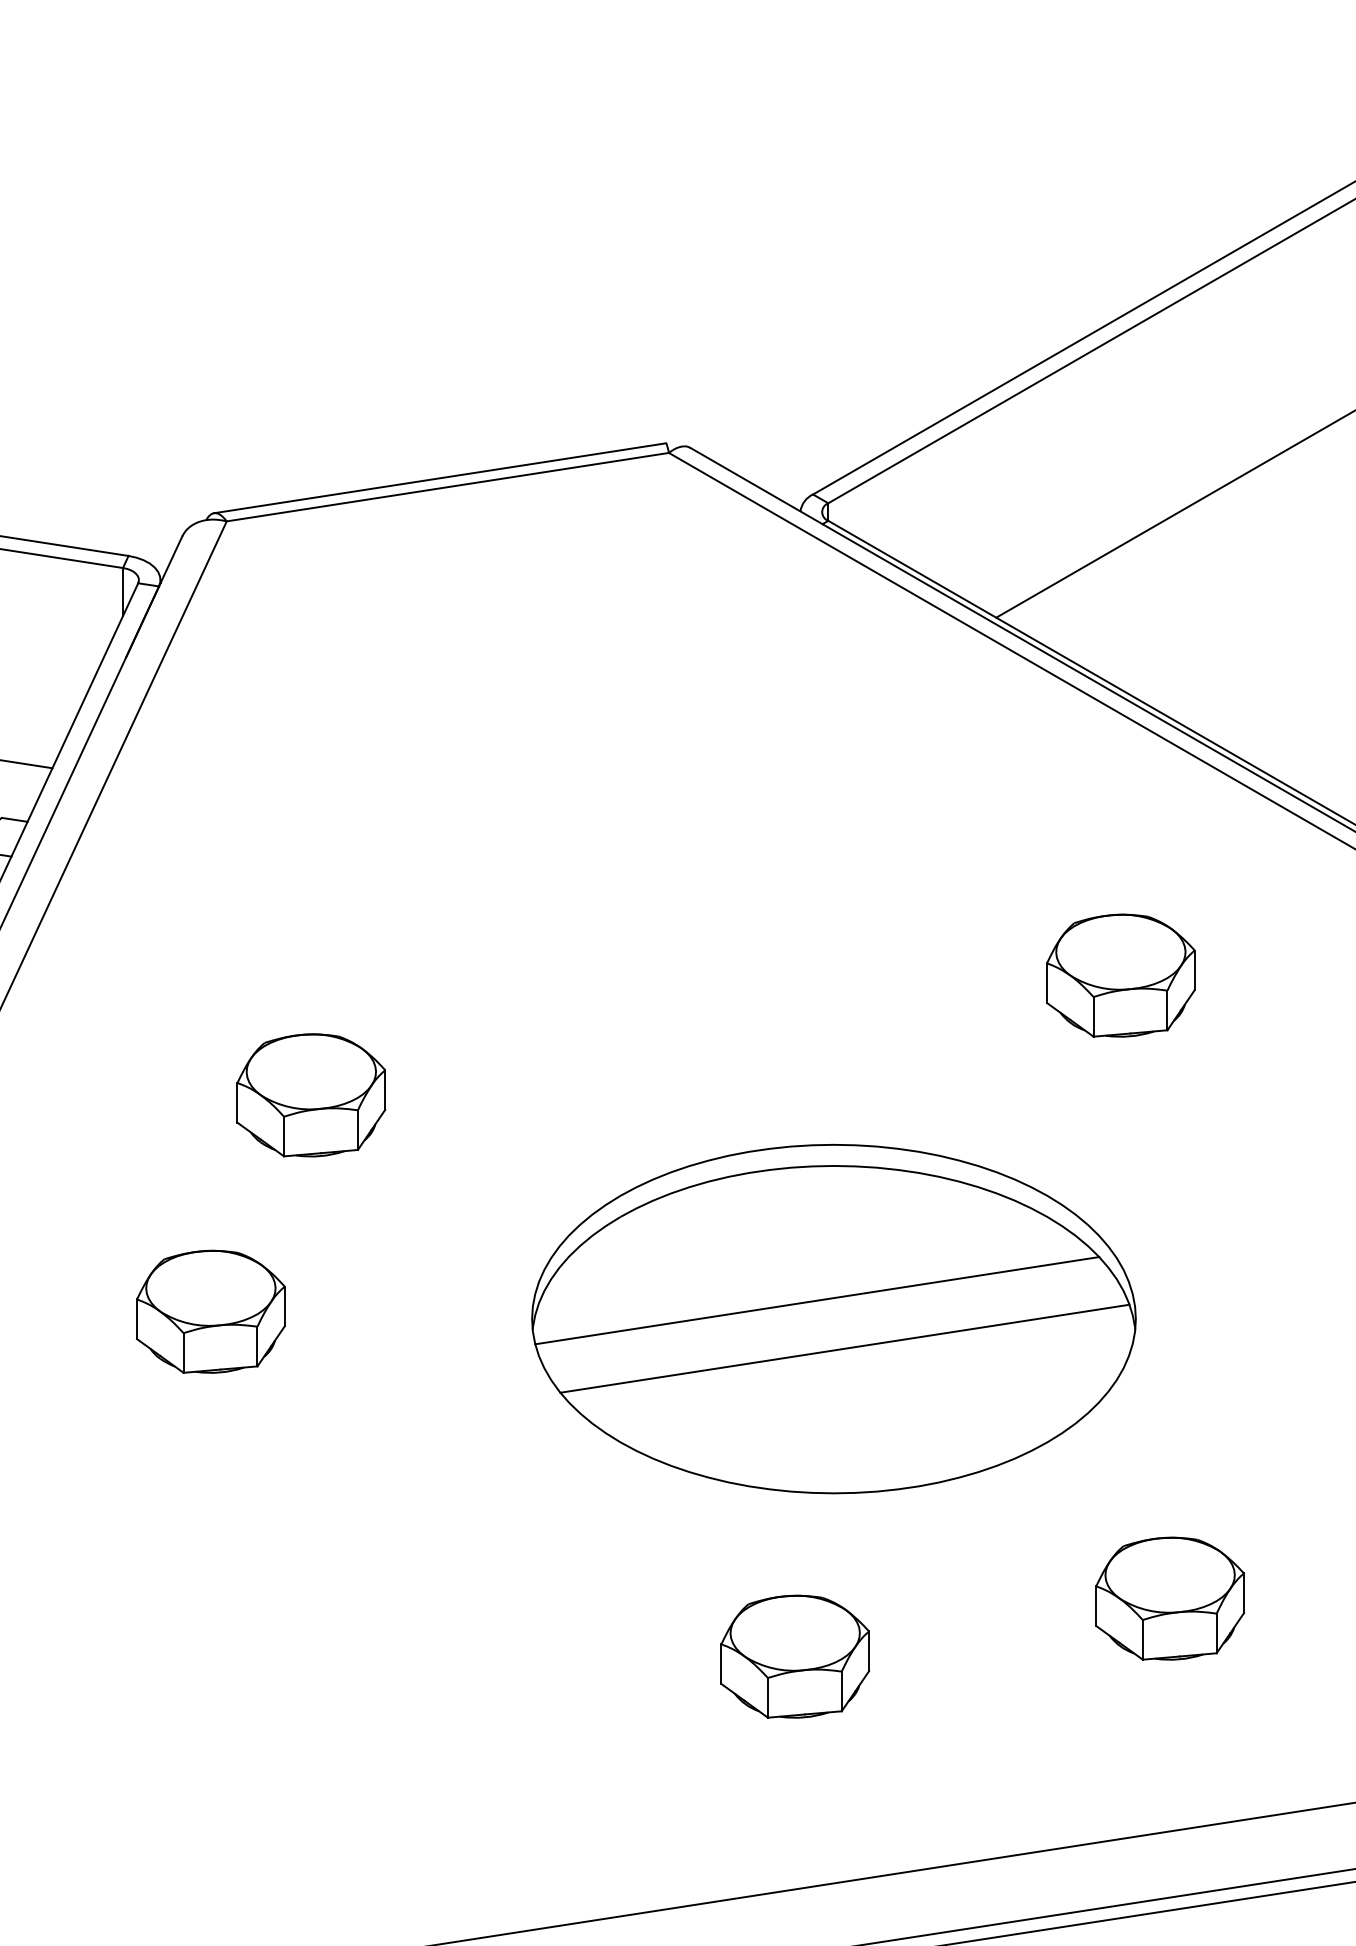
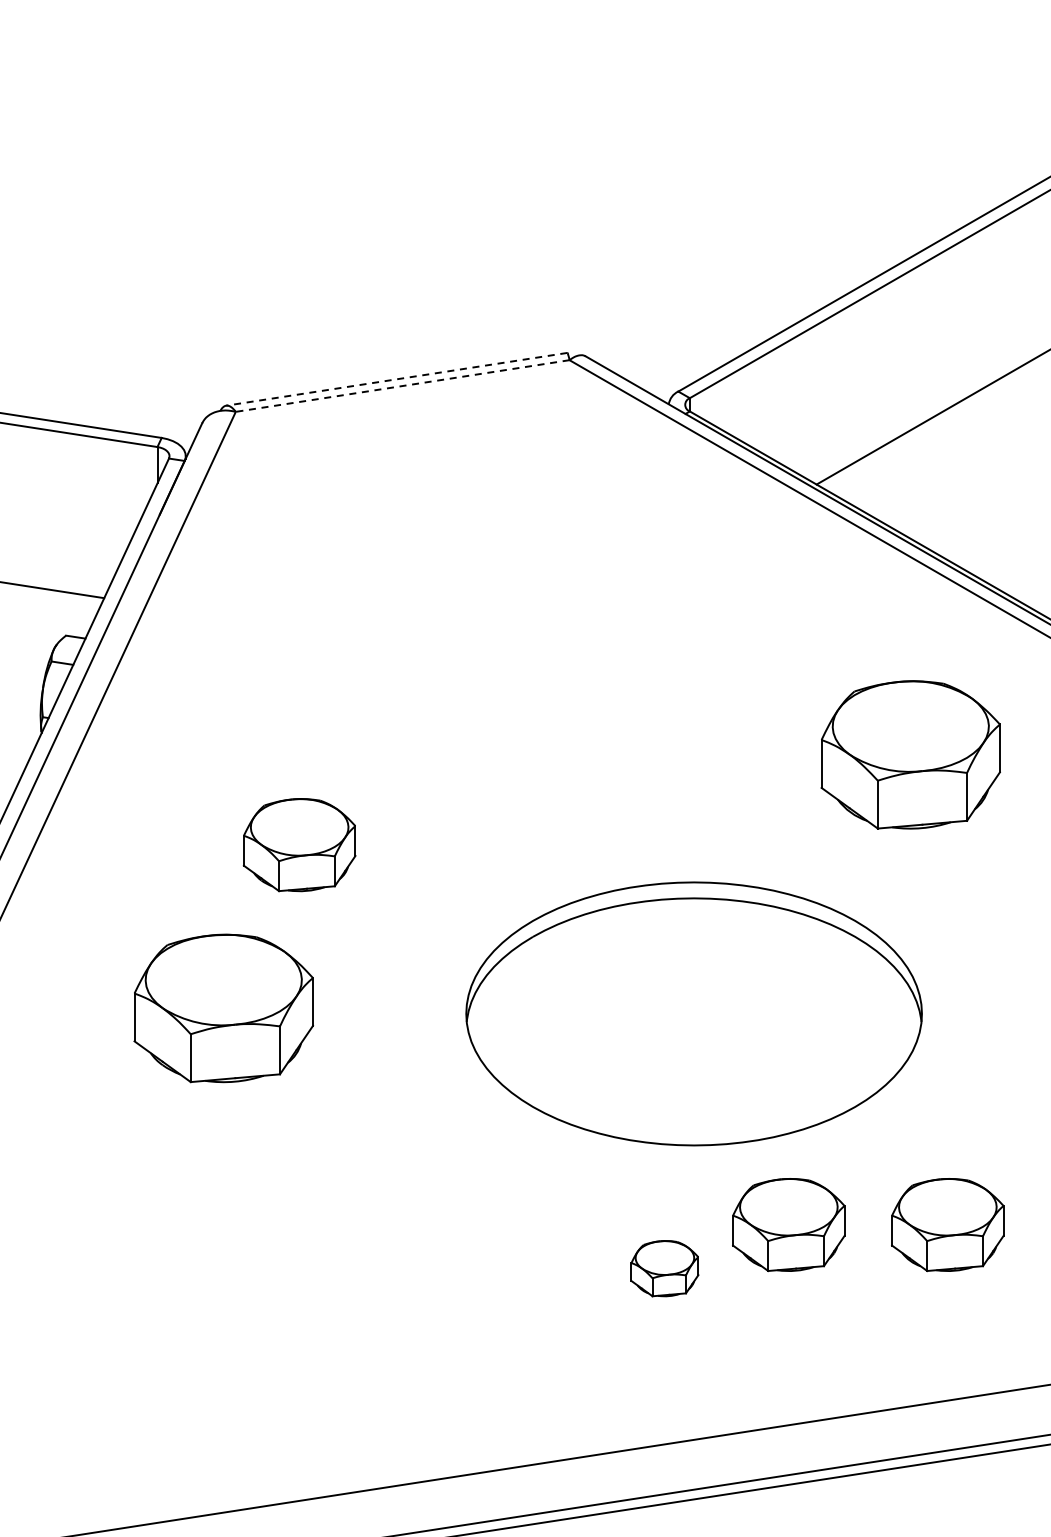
line: (439, 478) -> (396, 379), solid -> dashed
line: (447, 487) -> (402, 386), solid -> dashed
part: (1120, 975) -> (910, 754), size x1.6
line: (817, 1299) -> (681, 999), removed
part: (210, 1311) -> (223, 1008), size x1.6
line: (845, 1348) -> (702, 1036), removed
part: (959, 1599) -> (788, 1225), added
part: (794, 1656) -> (664, 1268), size x0.6

